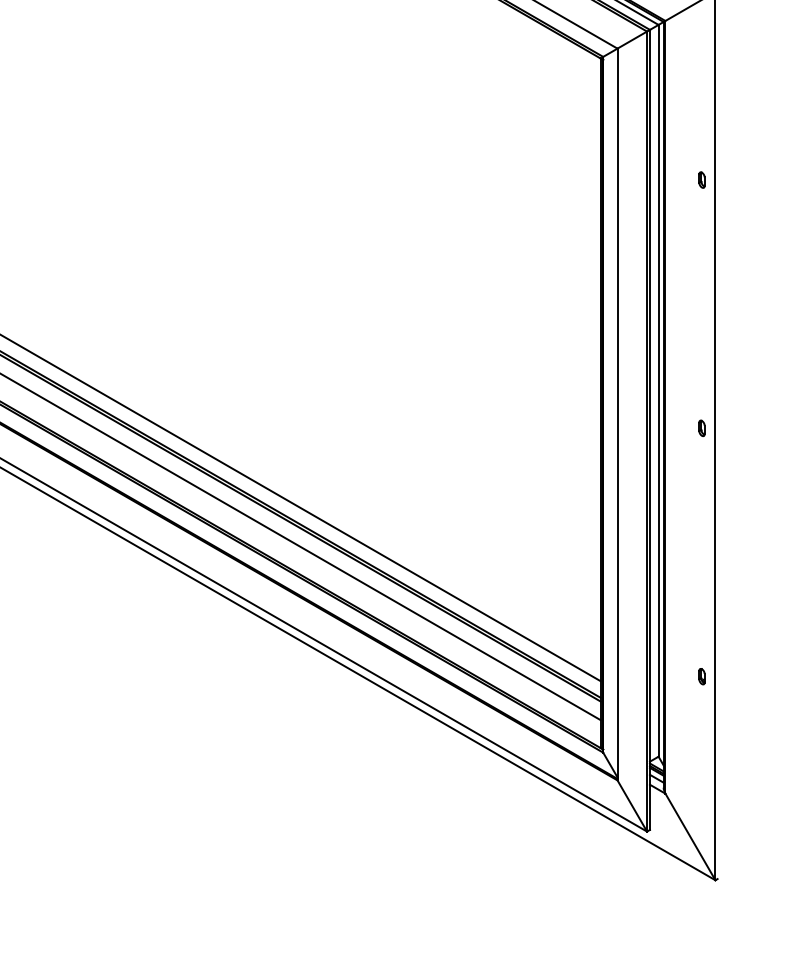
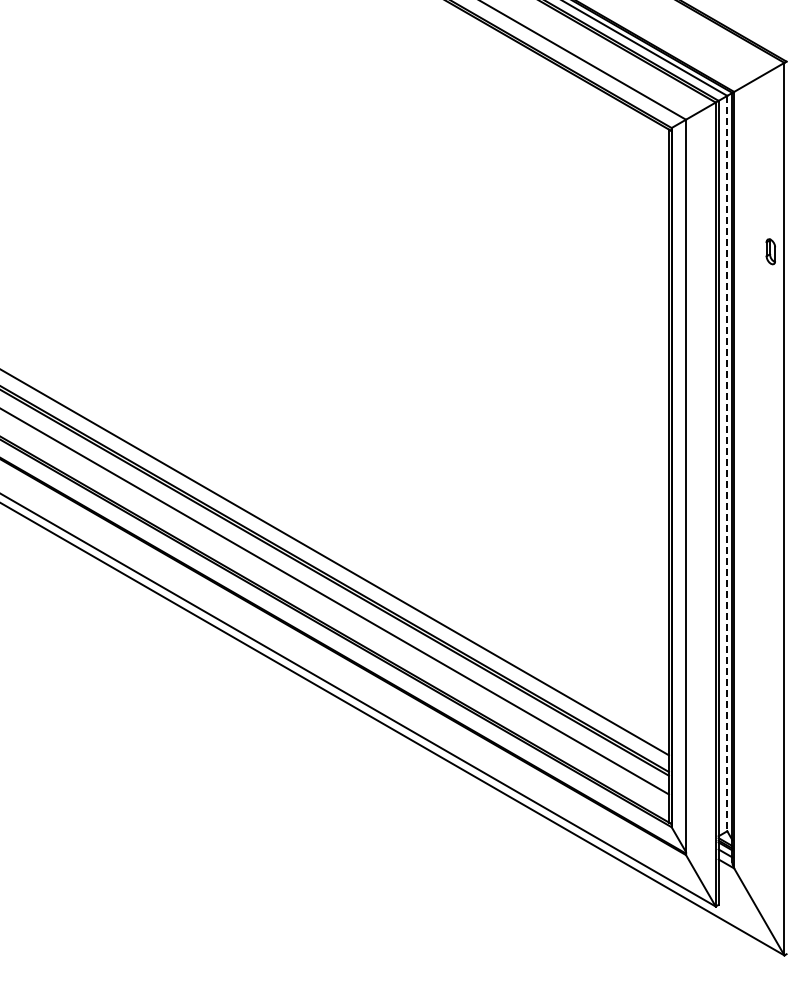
part: (701, 179) -> (770, 251), size x1.6
line: (658, 390) -> (727, 463), solid -> dashed
part: (701, 427) -> (770, 500), removed
part: (701, 676) -> (770, 750), removed

